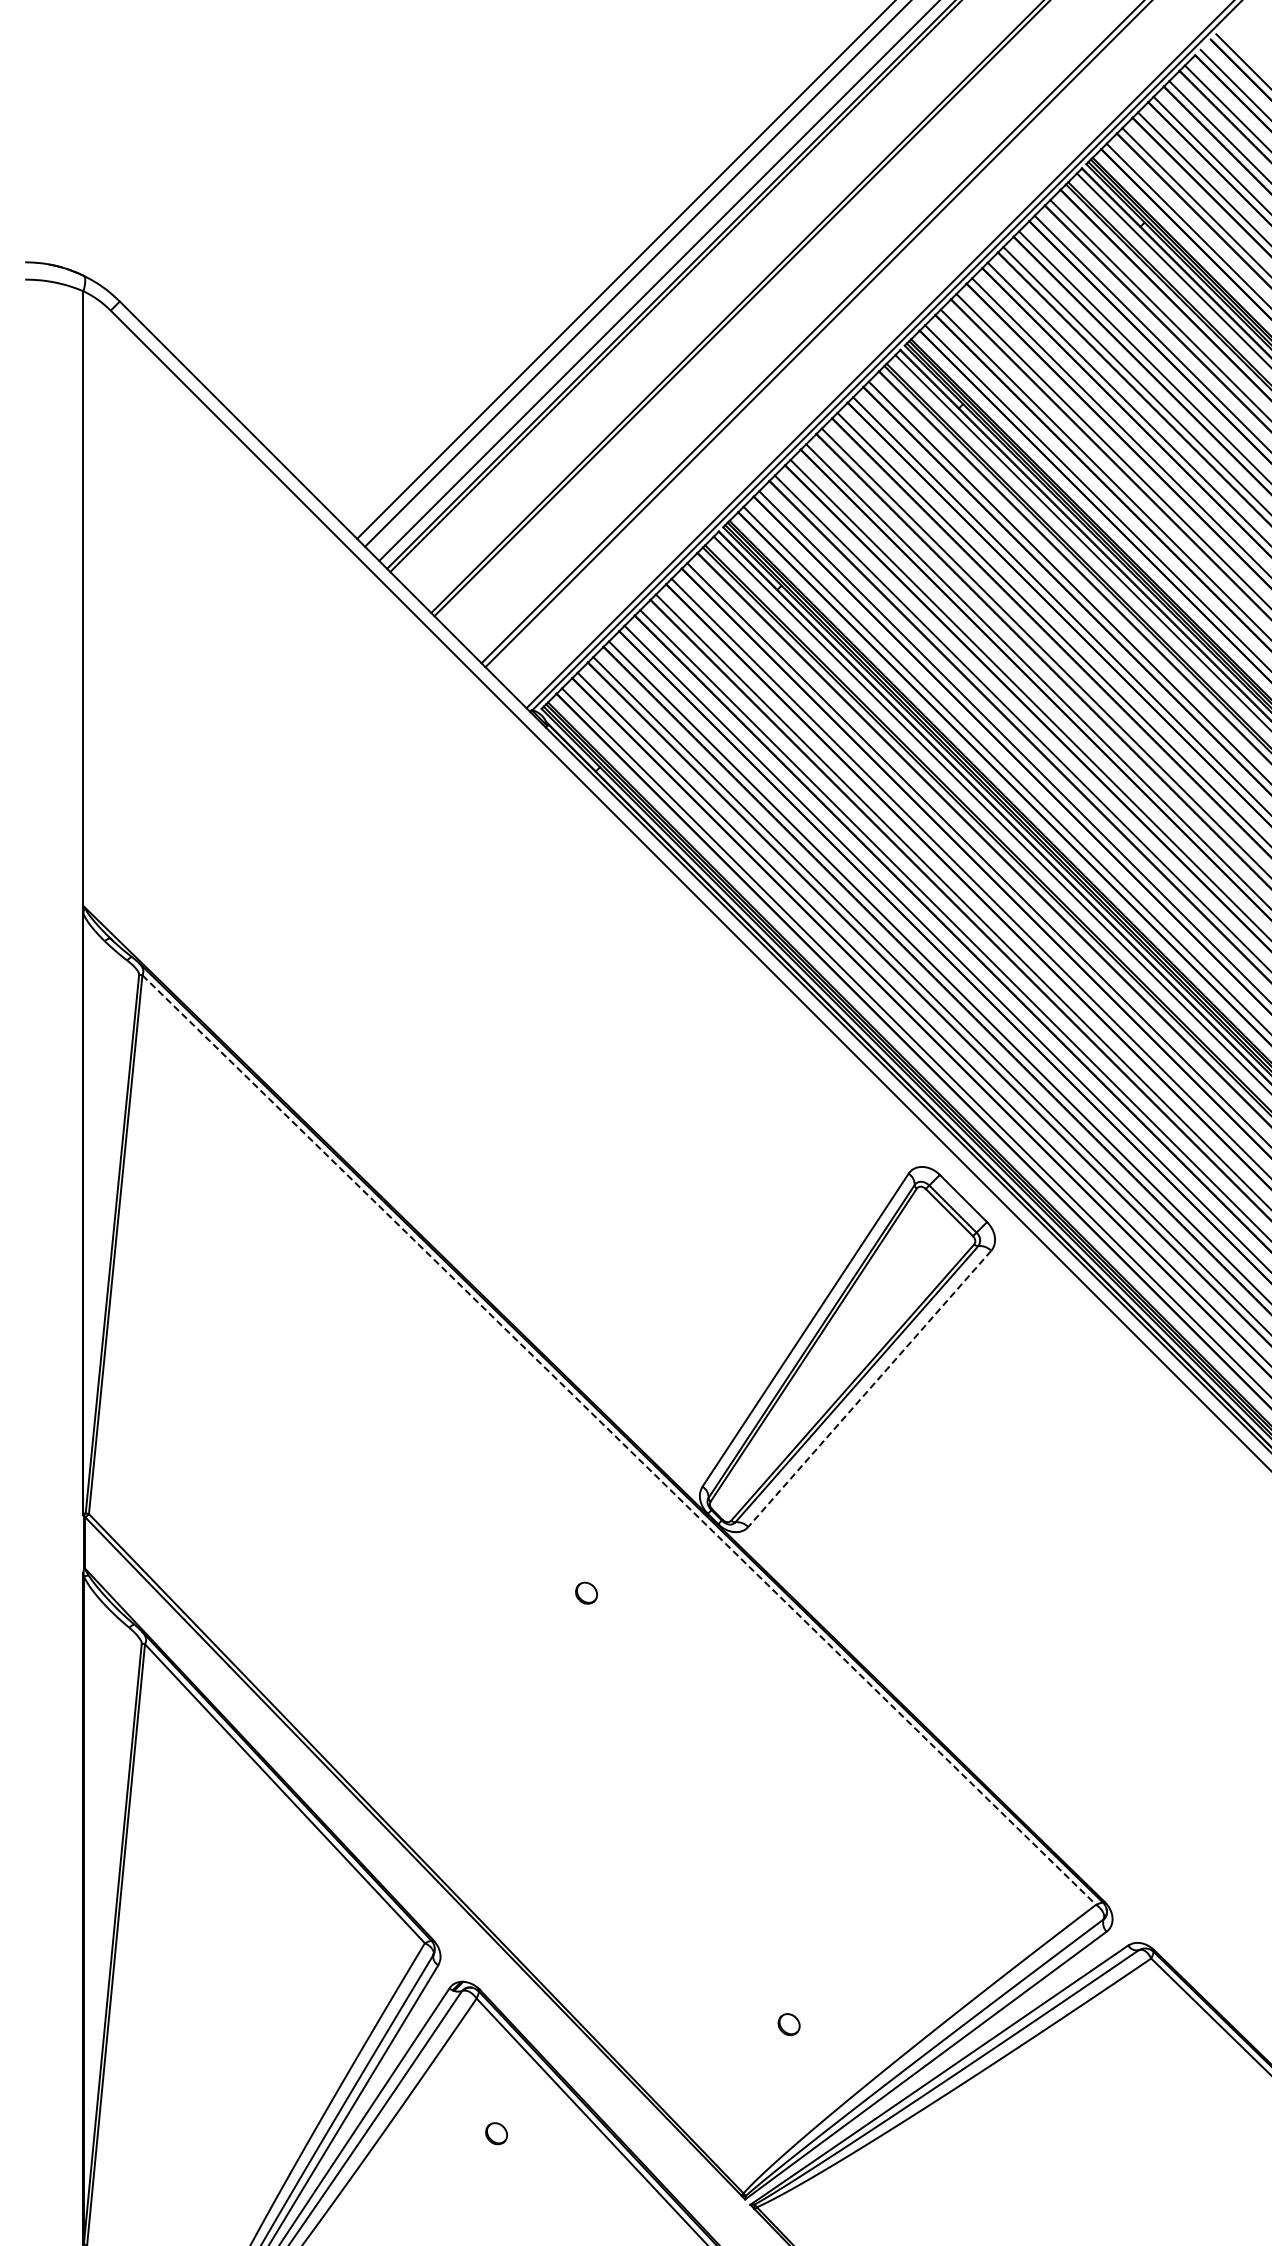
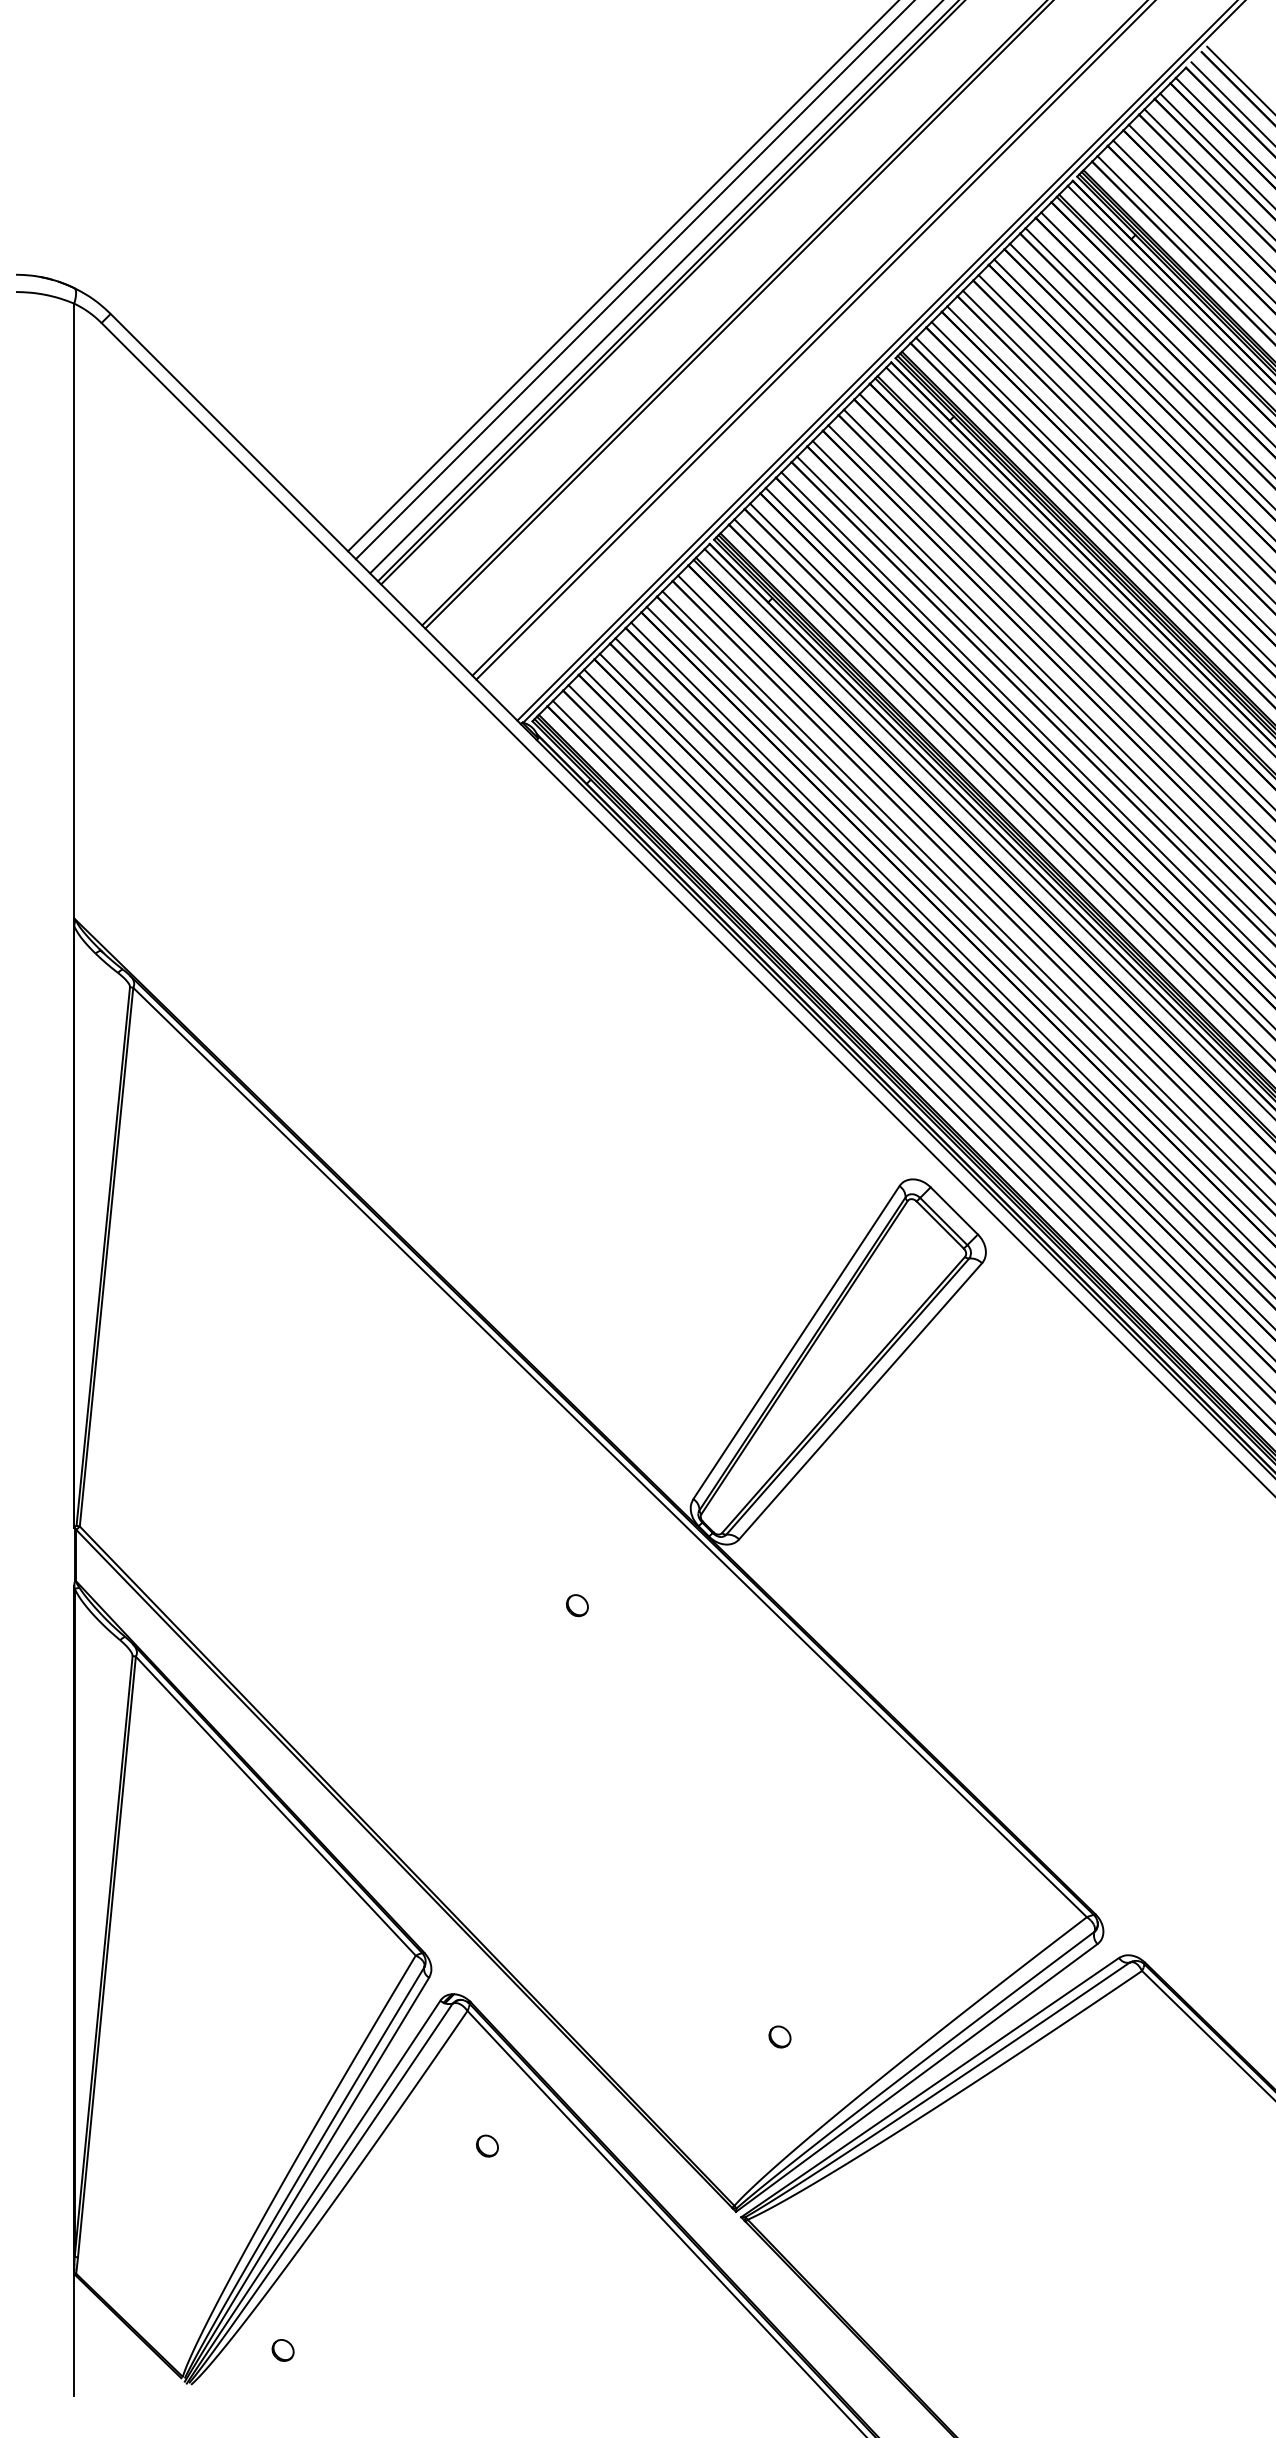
line: (869, 1389) -> (860, 1401), dashed -> solid
line: (619, 1440) -> (610, 1452), dashed -> solid

